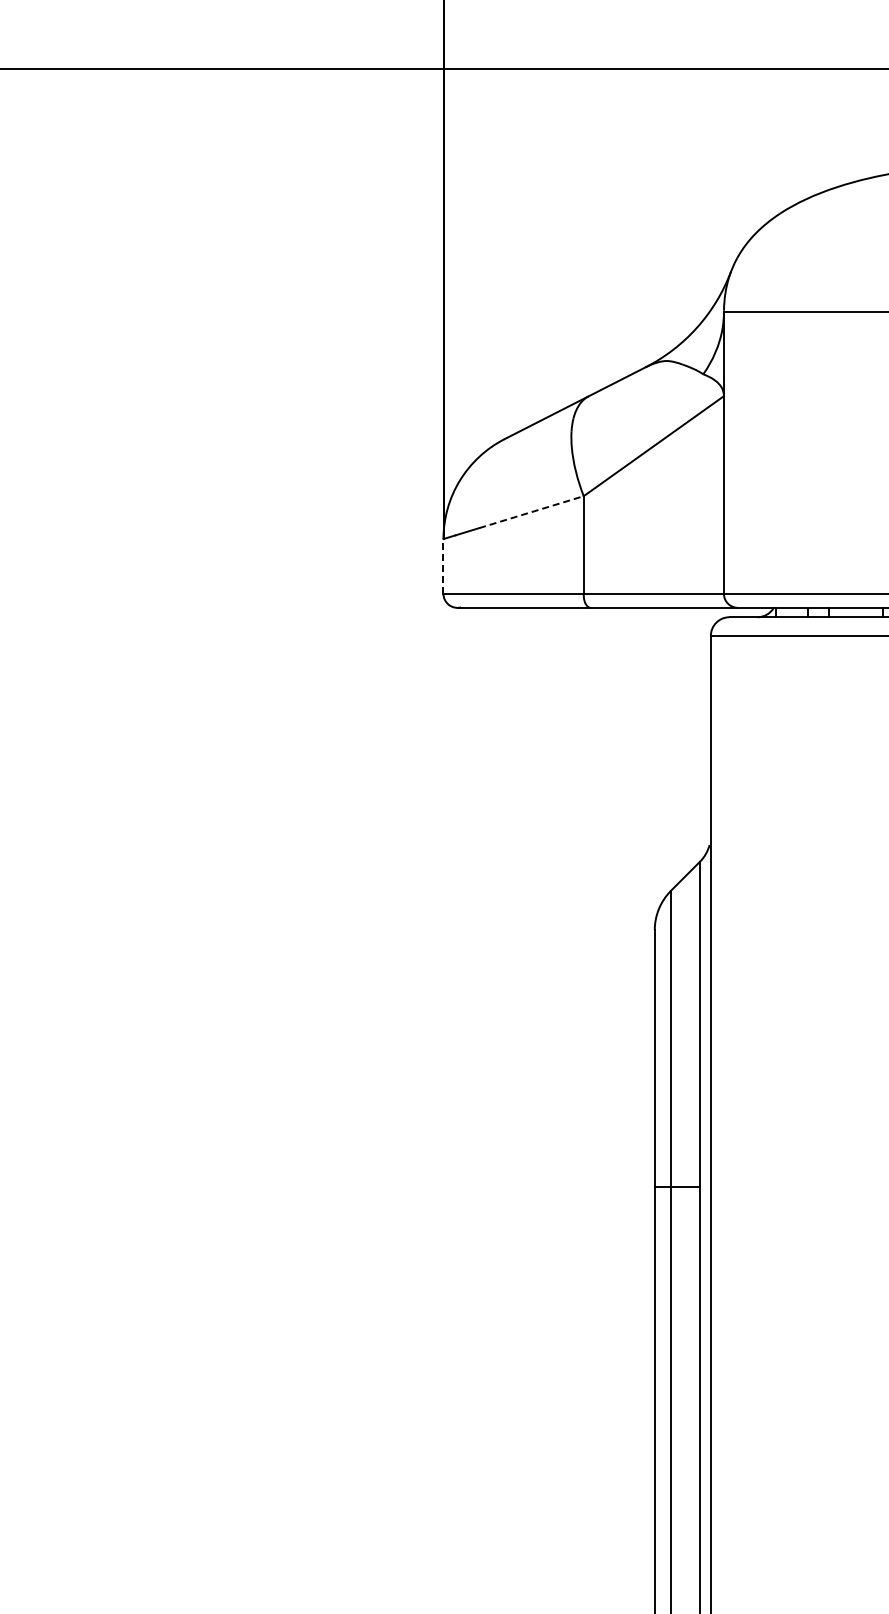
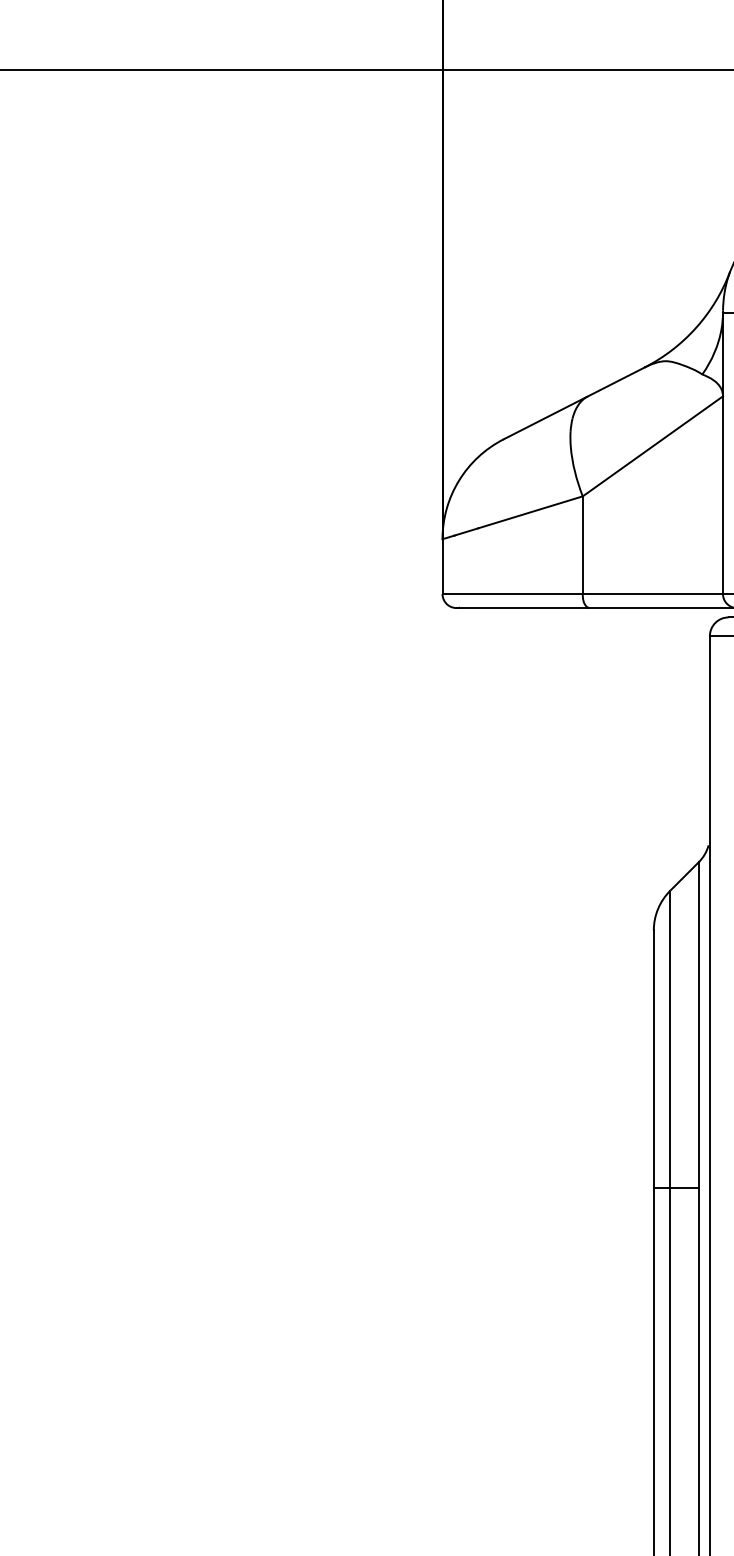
line: (531, 512) -> (530, 512), dashed -> solid
line: (443, 565) -> (442, 565), dashed -> solid

